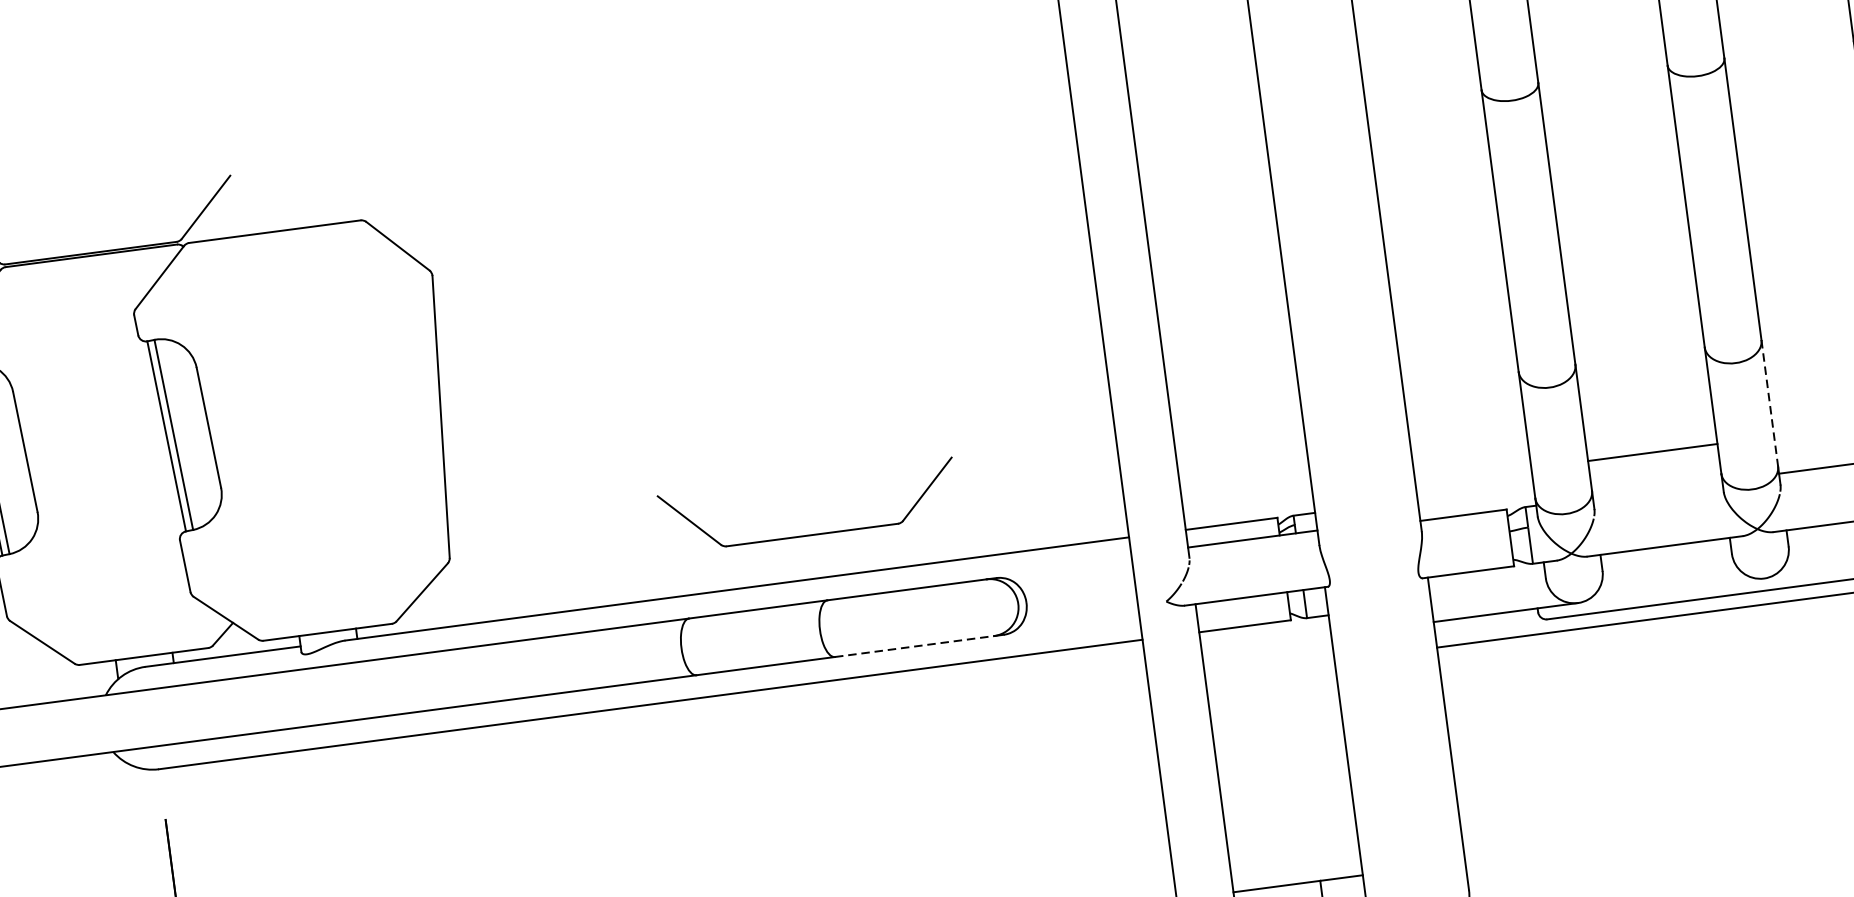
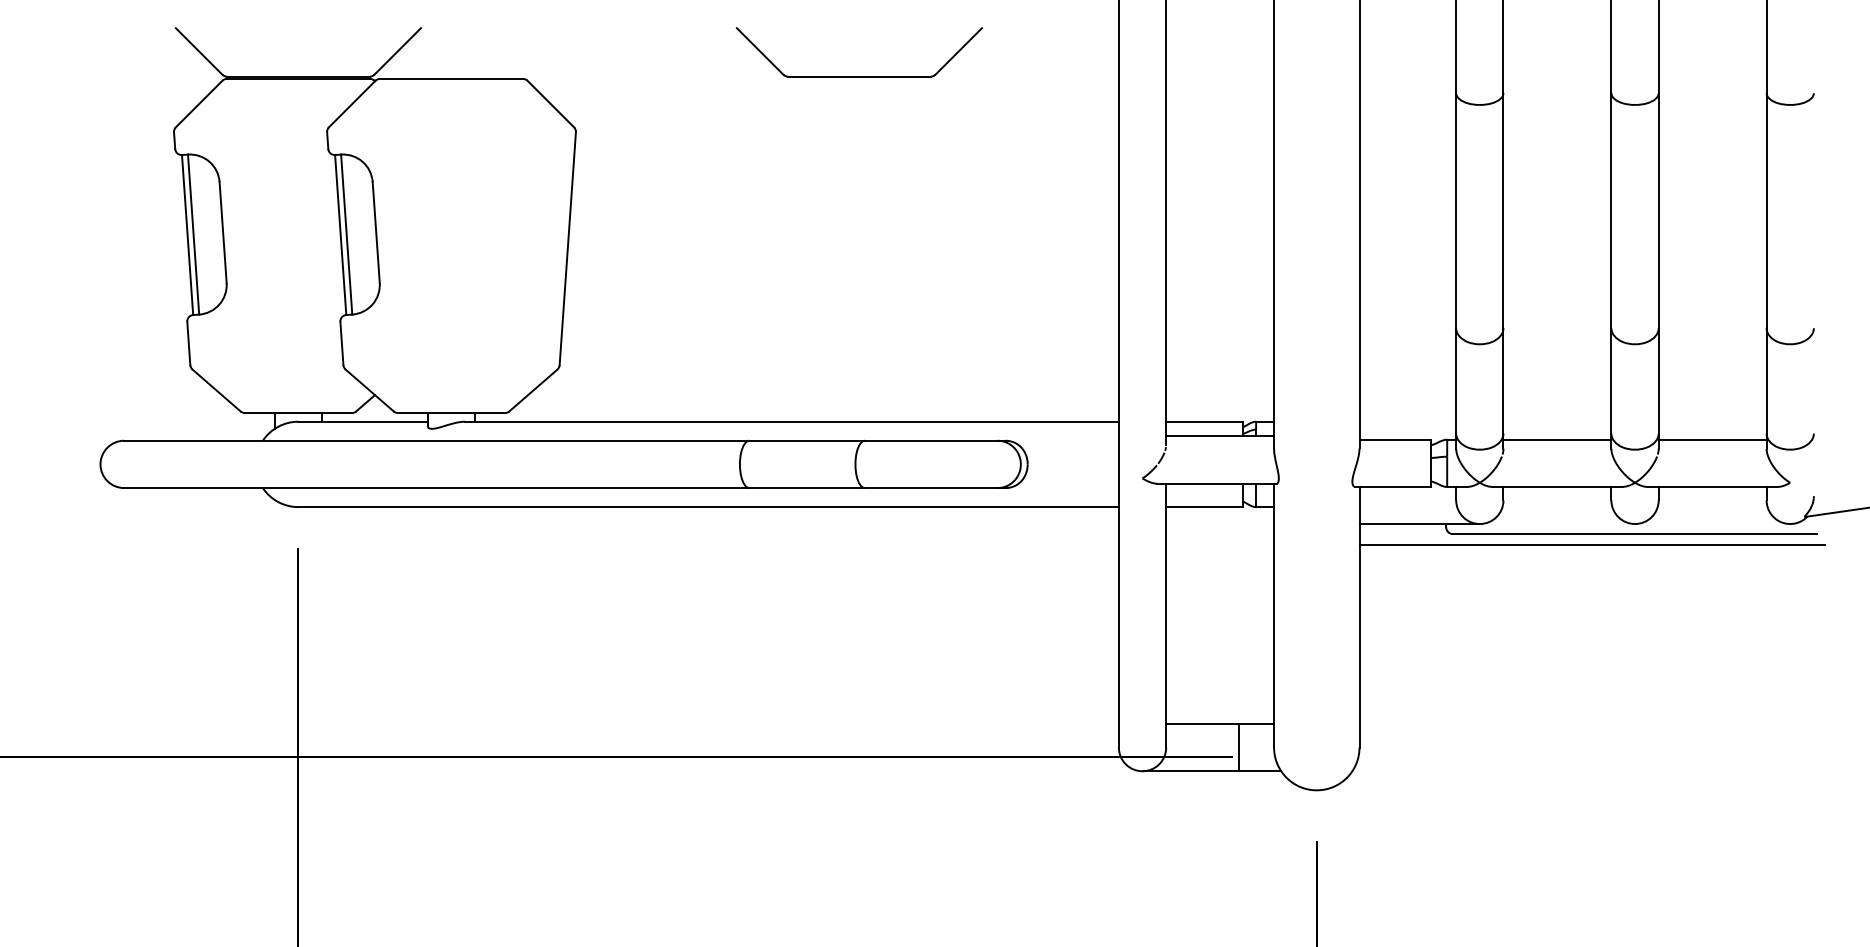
line: (1769, 402) -> (1658, 380), dashed -> solid
line: (1652, 452) -> (1557, 439), moved
part: (812, 534) -> (859, 76), moved
line: (914, 647) -> (931, 488), dashed -> solid

